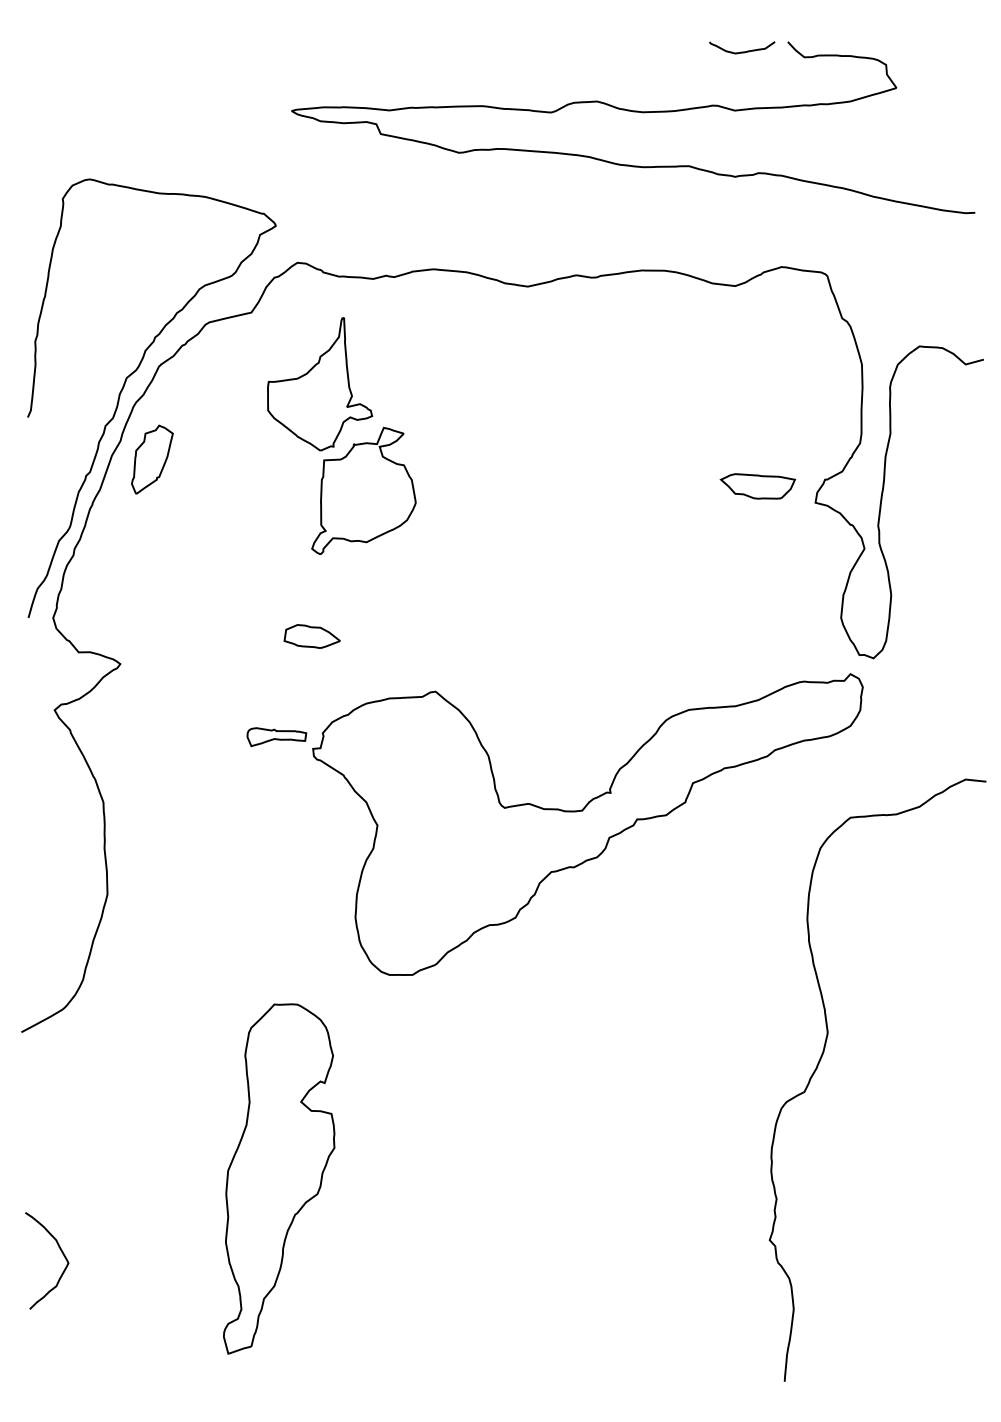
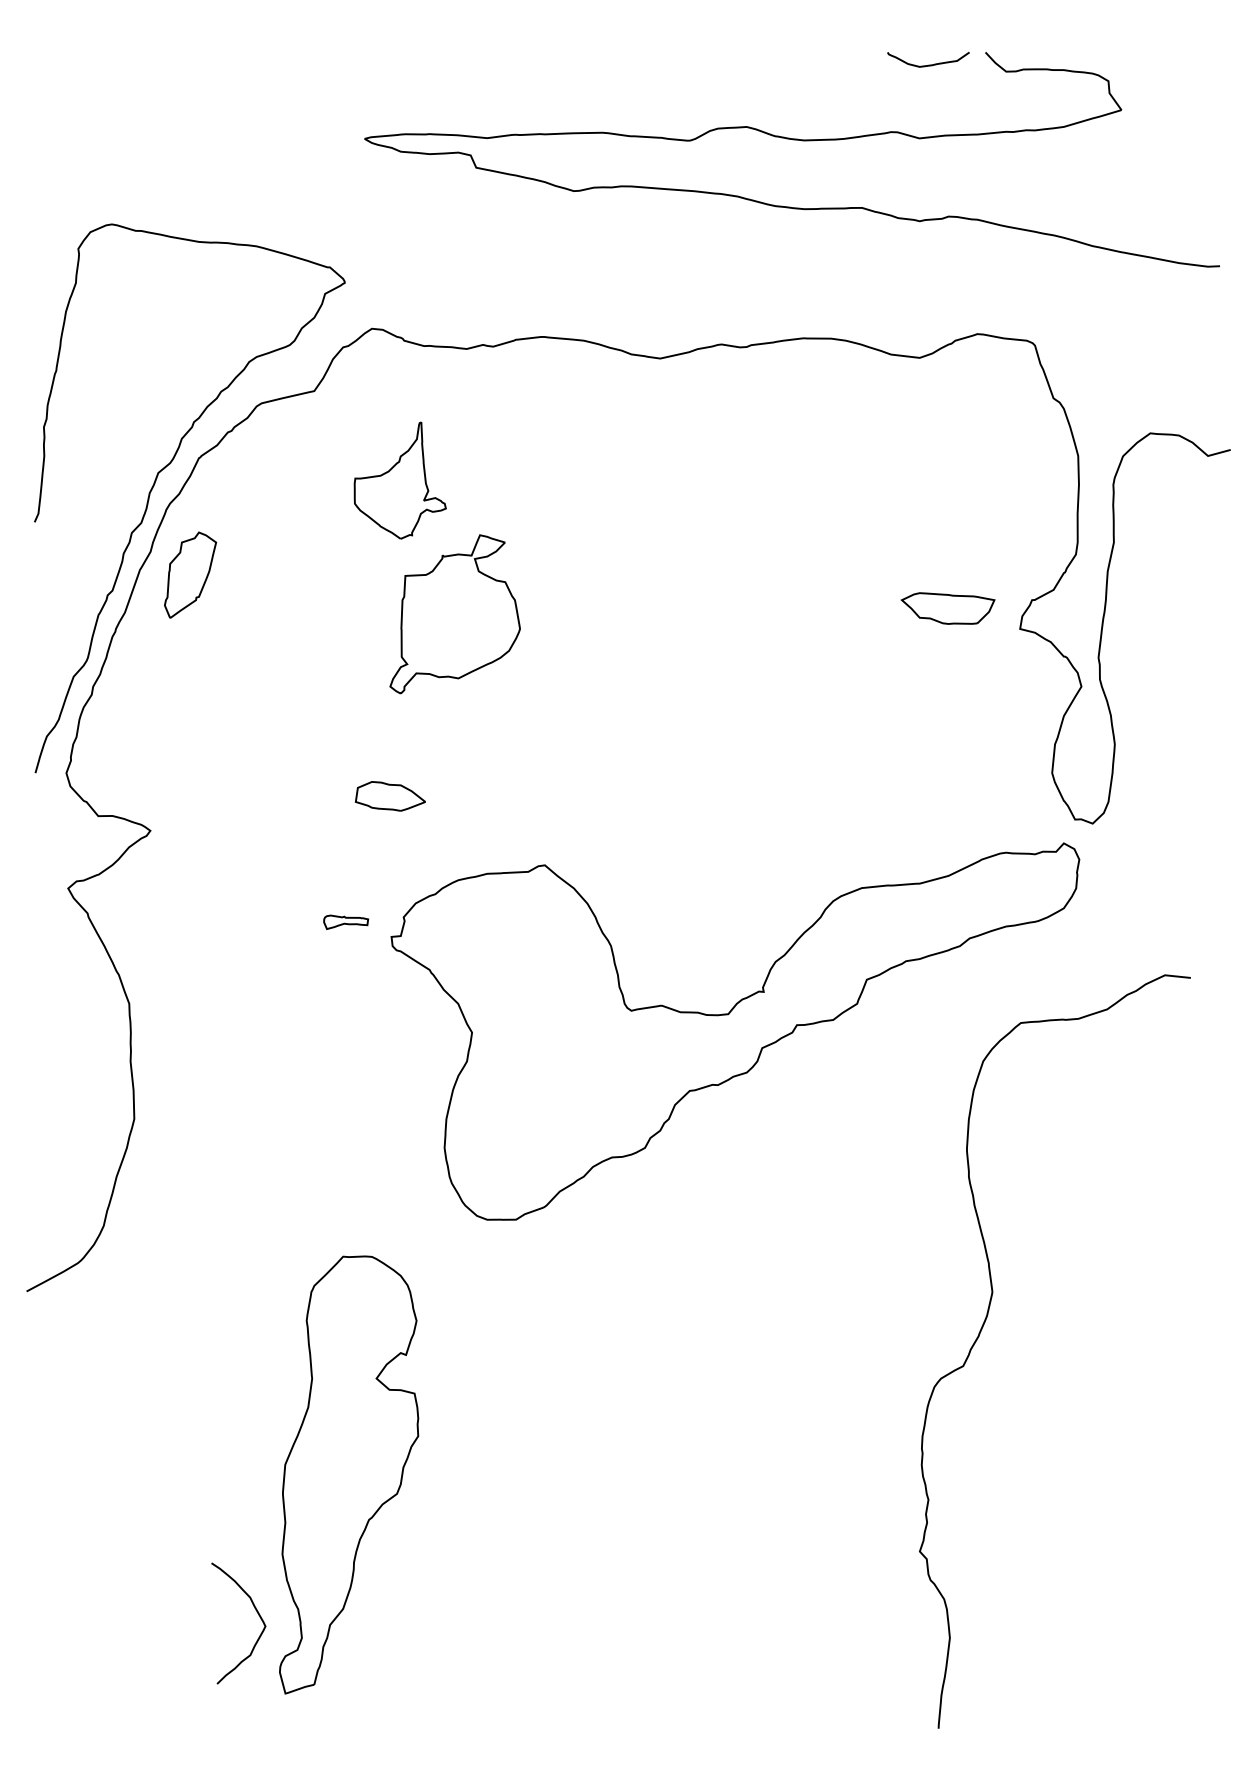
part: (320, 384) -> (400, 480), size x0.7
part: (276, 737) -> (345, 922), size x0.6
curve: (823, 1055) -> (986, 1320), moved
curve: (61, 1252) -> (256, 1612), moved

